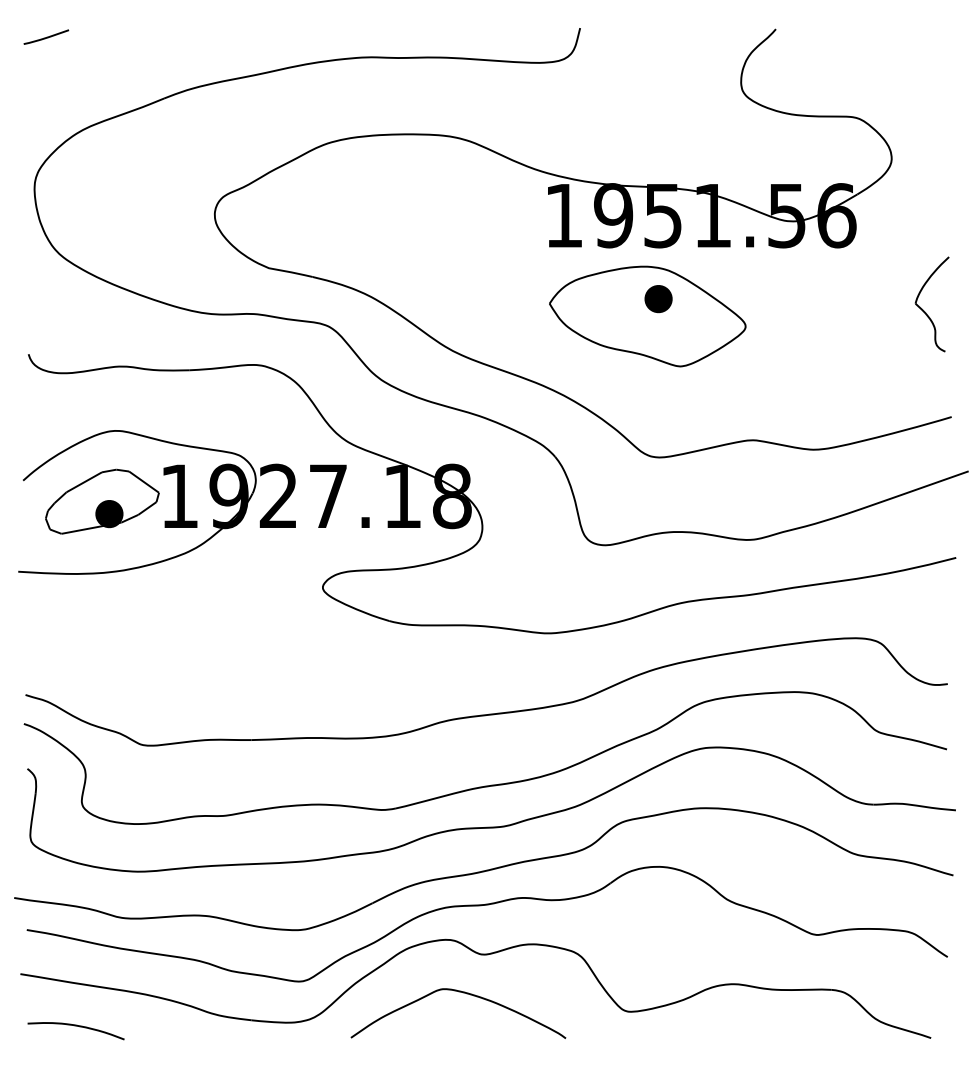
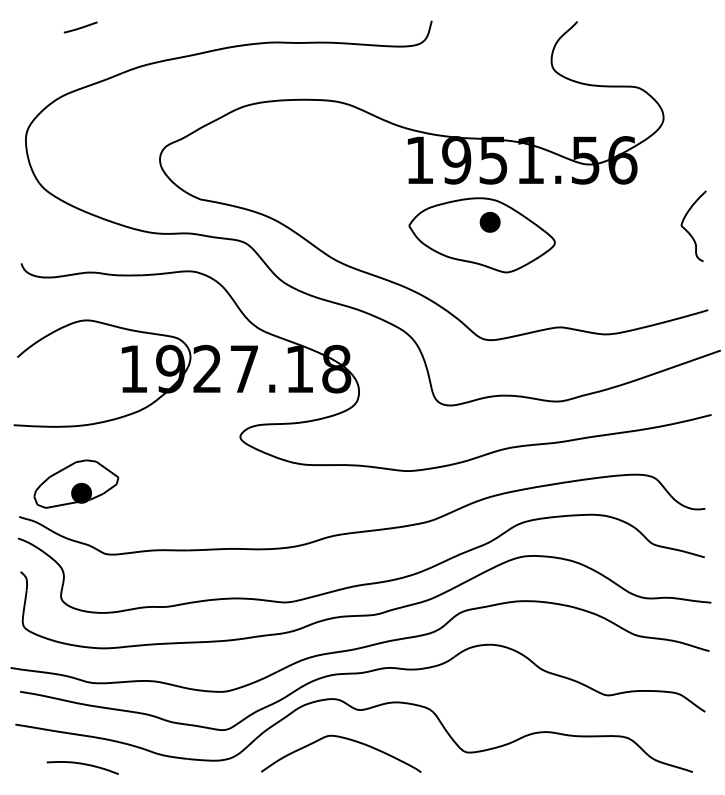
line: (46, 37) -> (80, 27), moved
part: (102, 500) -> (76, 483), moved
curve: (78, 1027) -> (84, 765), moved

